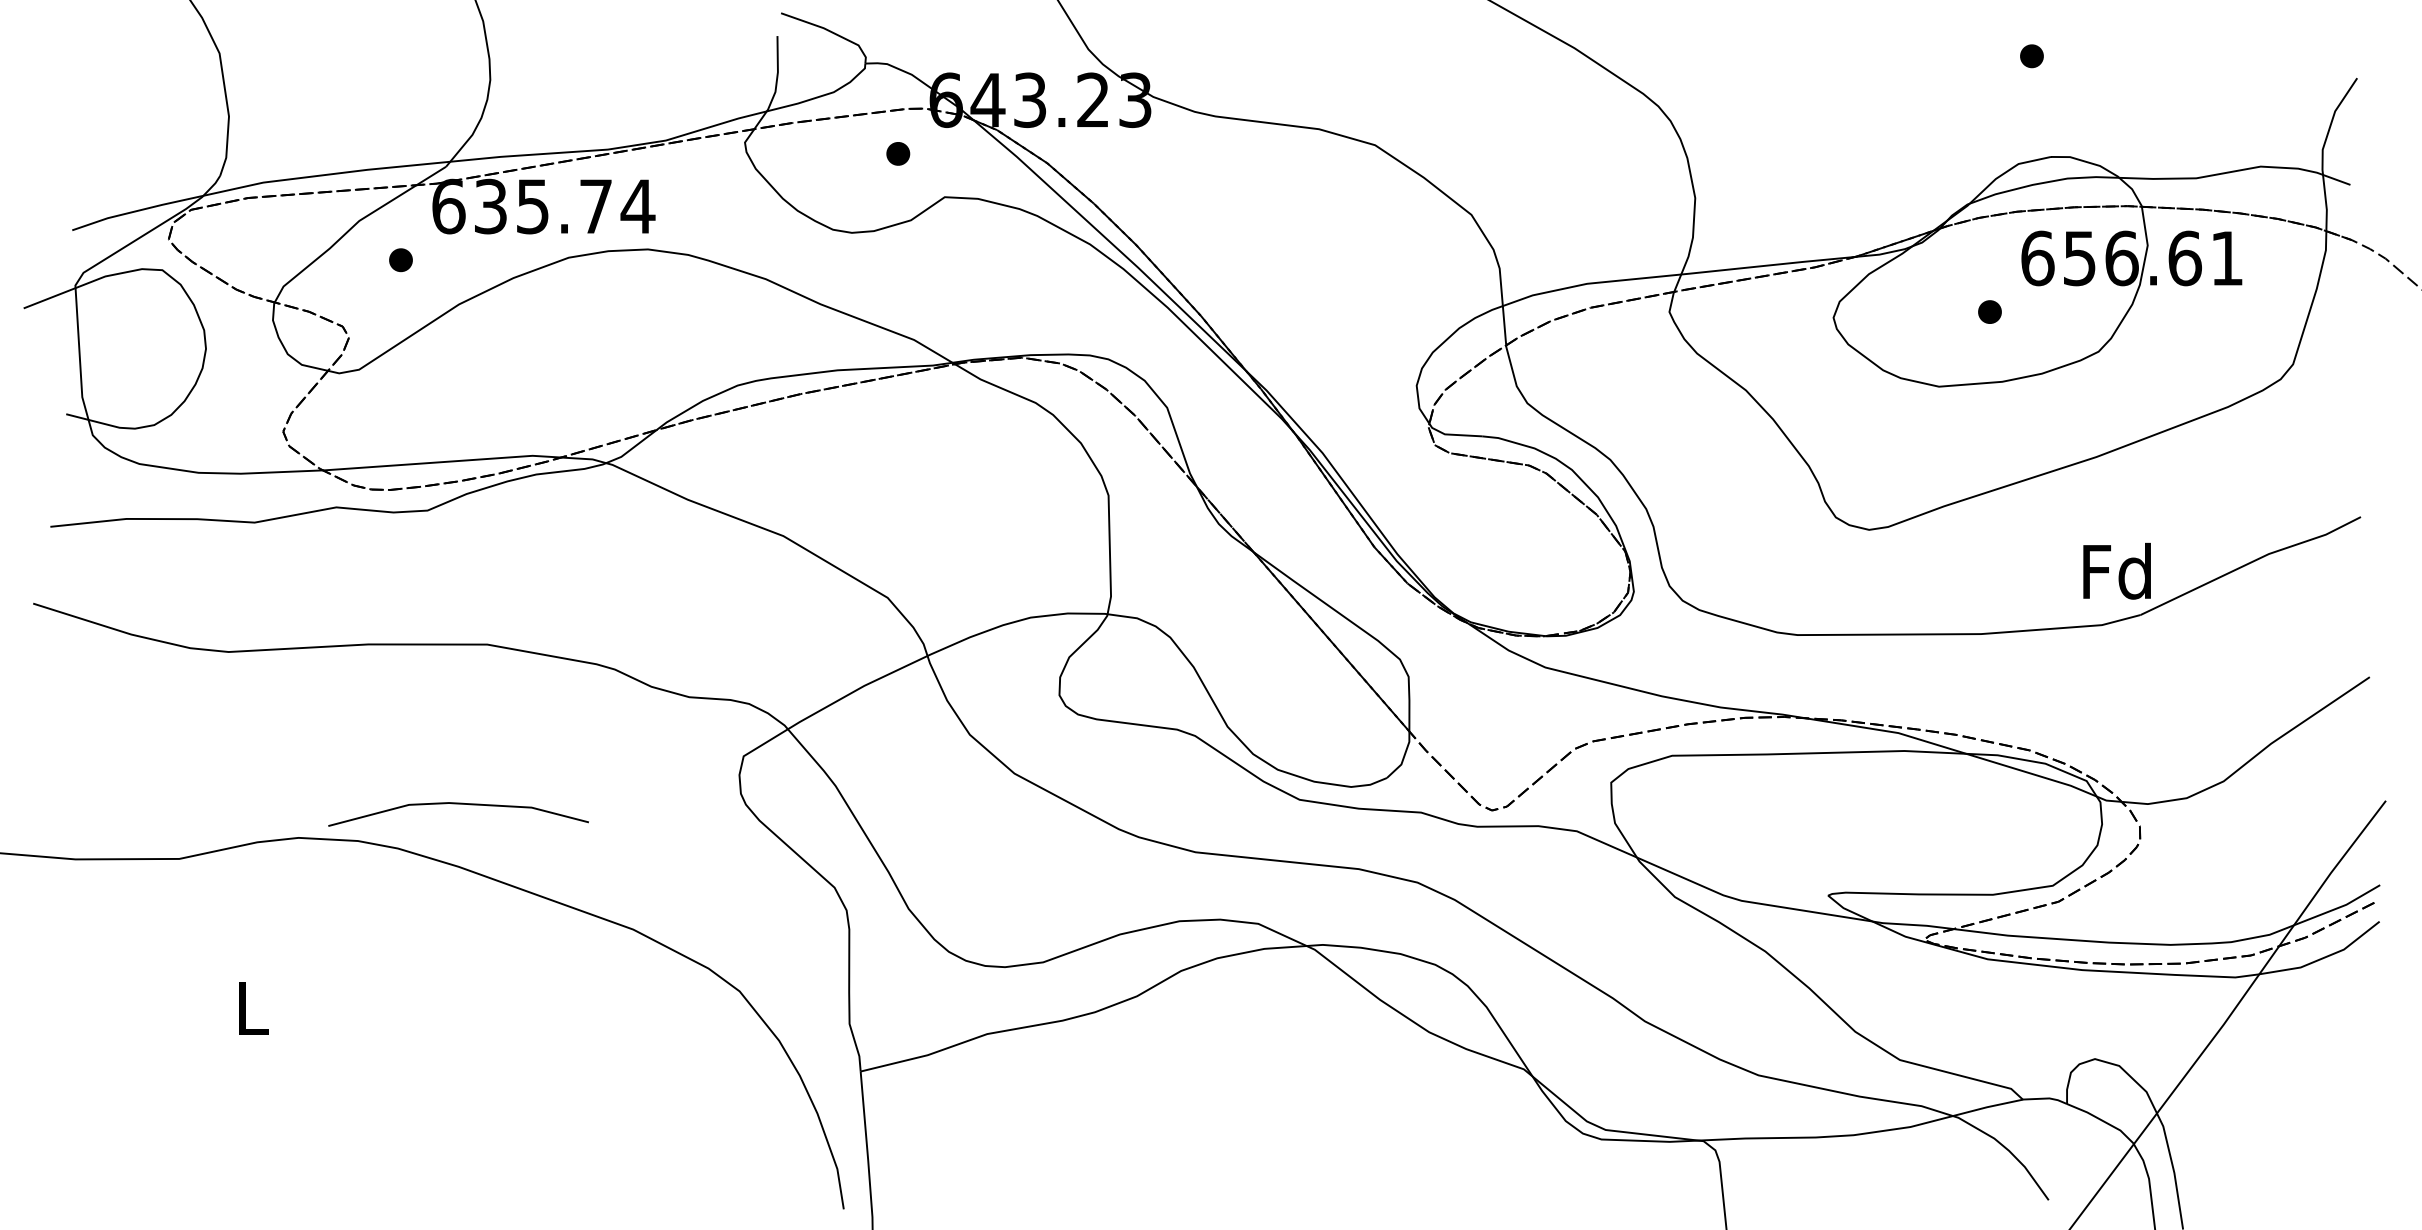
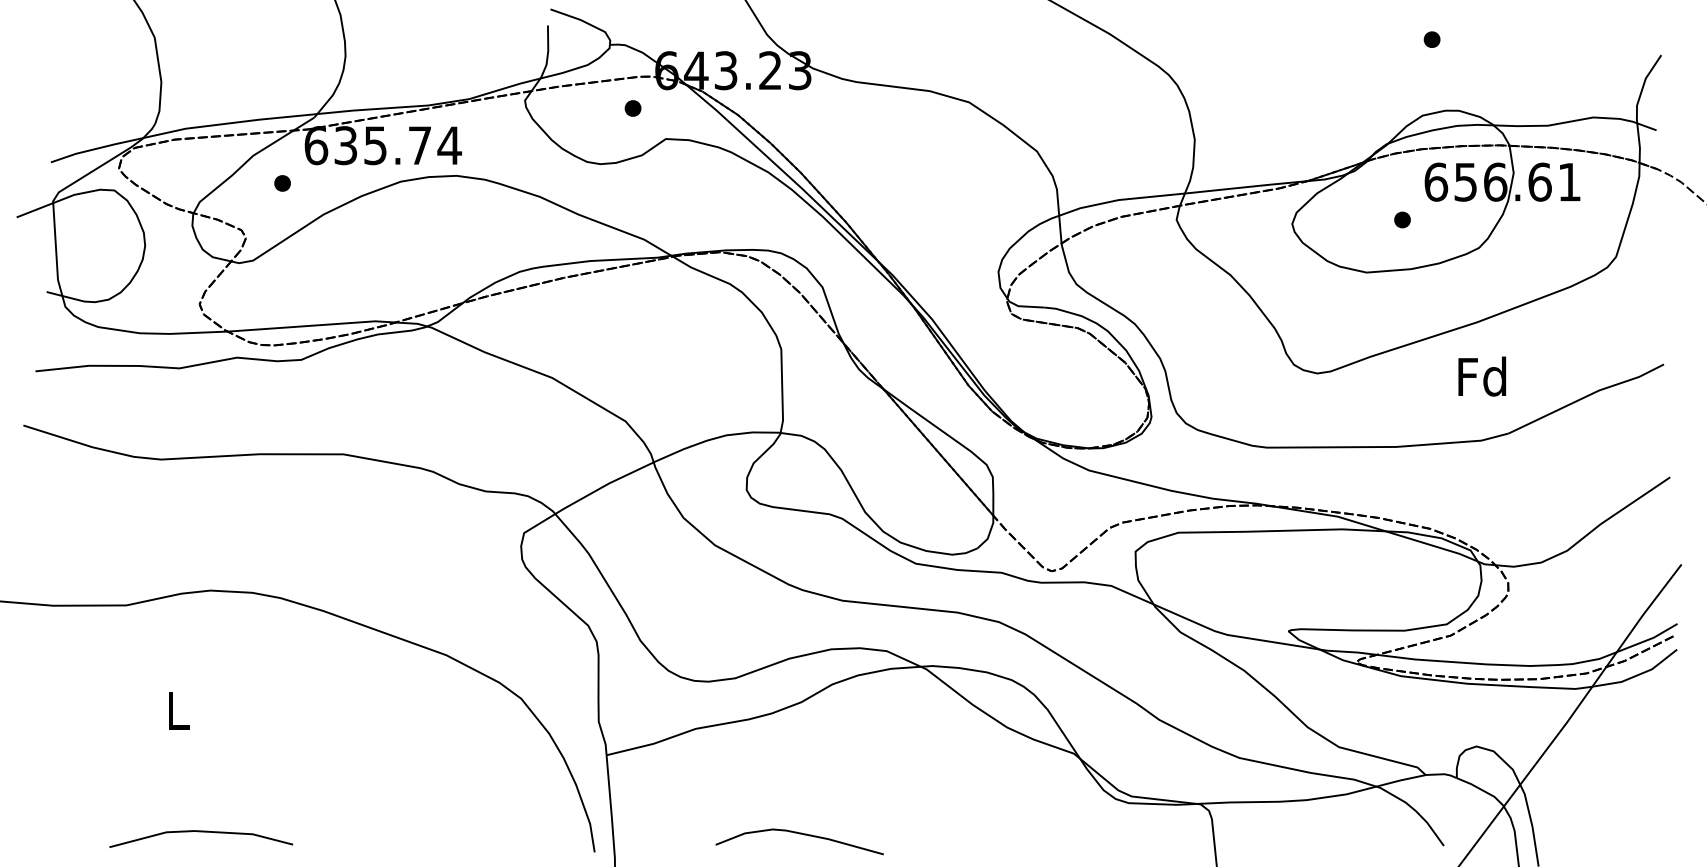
text: (2116, 571) -> (1481, 376), moved
line: (458, 804) -> (201, 832), moved
curve: (1134, 1183) -> (799, 834), added

